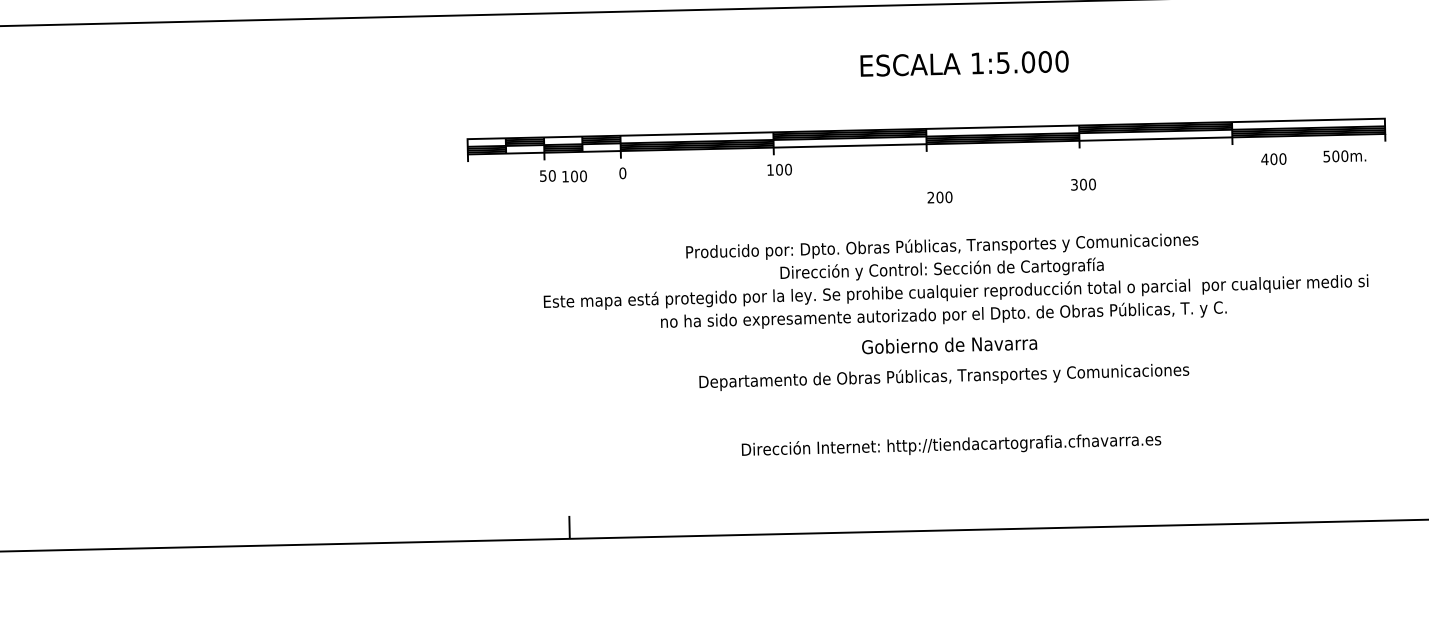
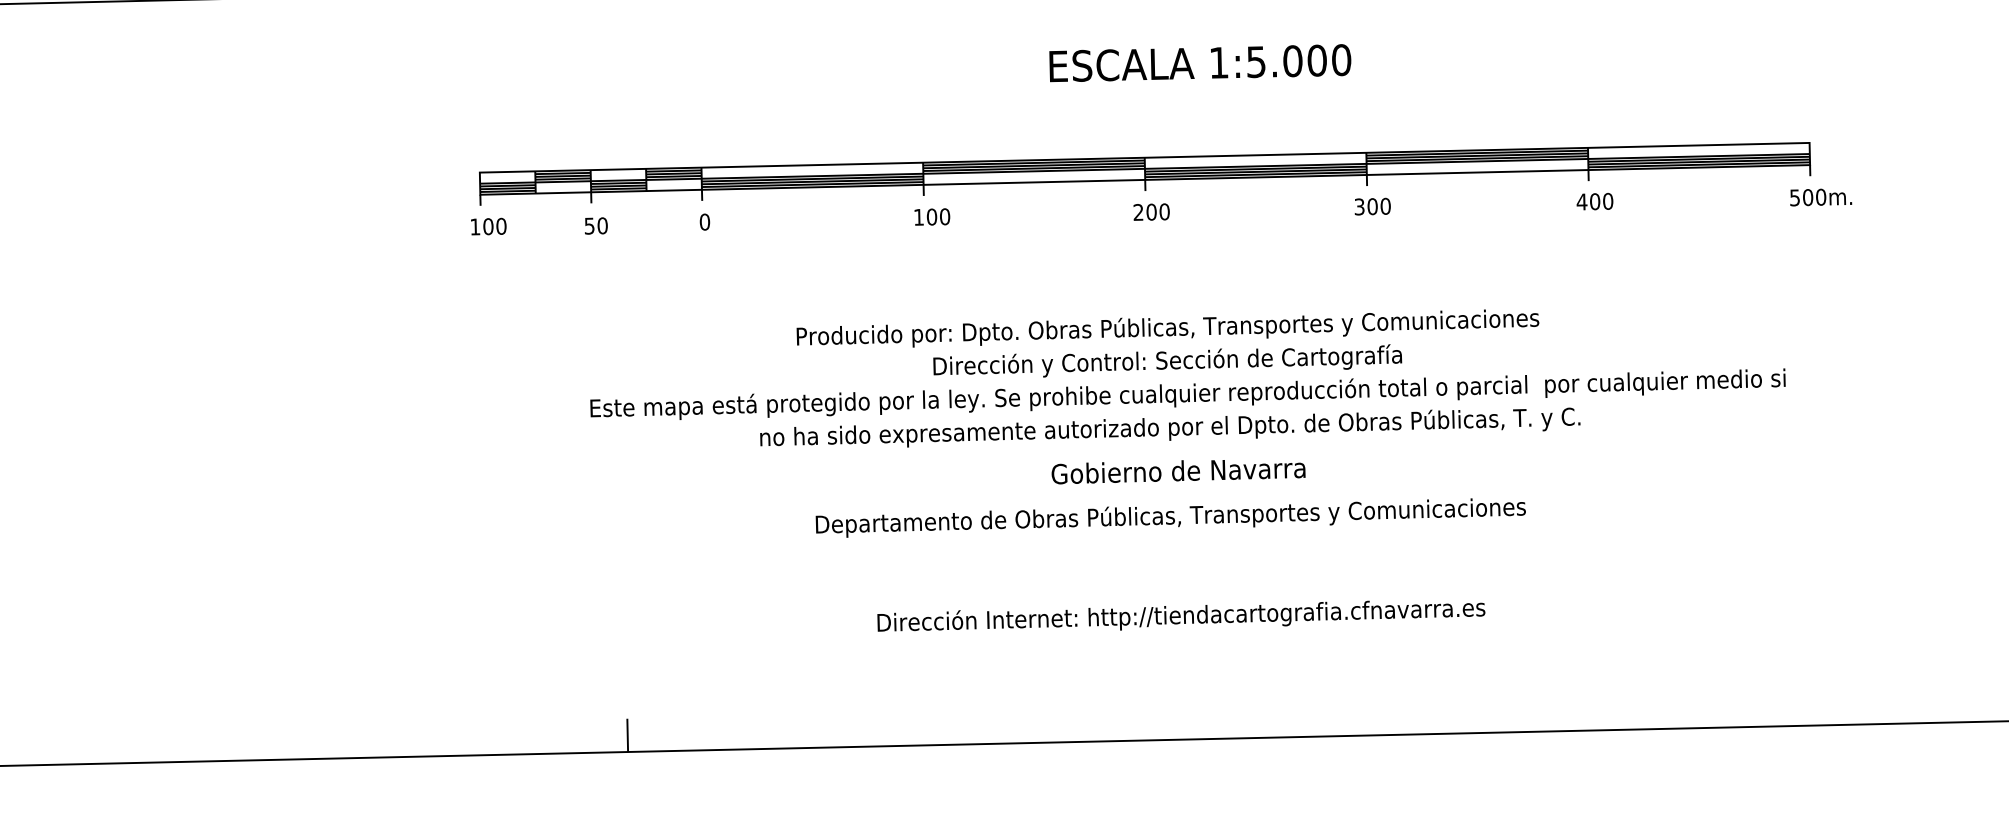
text: (1344, 156) -> (1820, 197), moved
text: (1273, 159) -> (1594, 202), moved
text: (574, 176) -> (488, 226), moved
text: (1083, 184) -> (1372, 206), moved
text: (939, 197) -> (1150, 212), moved

